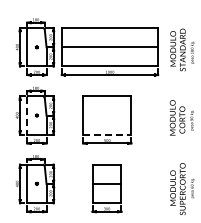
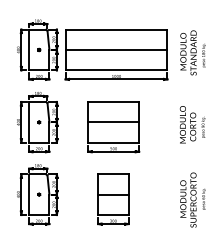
line: (107, 115) -> (113, 122), added
line: (27, 116) -> (29, 123), dashed -> solid
line: (107, 134) -> (113, 142), dashed -> solid

